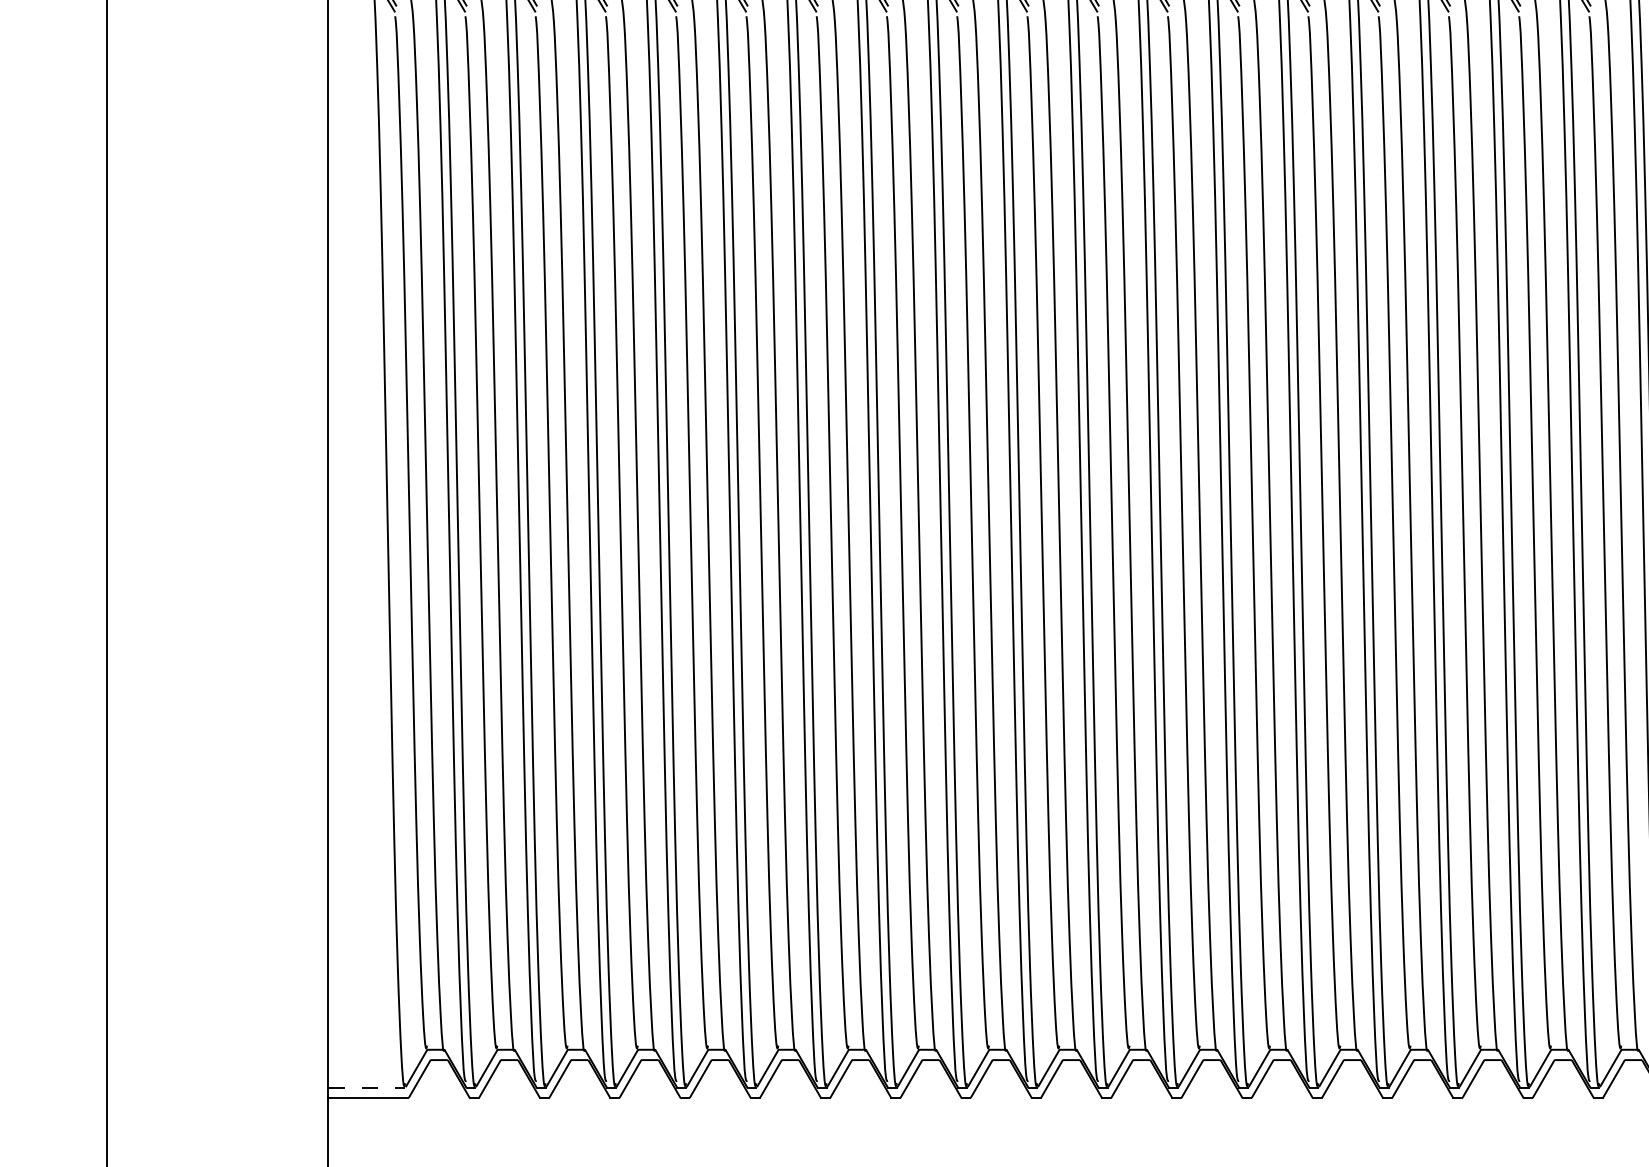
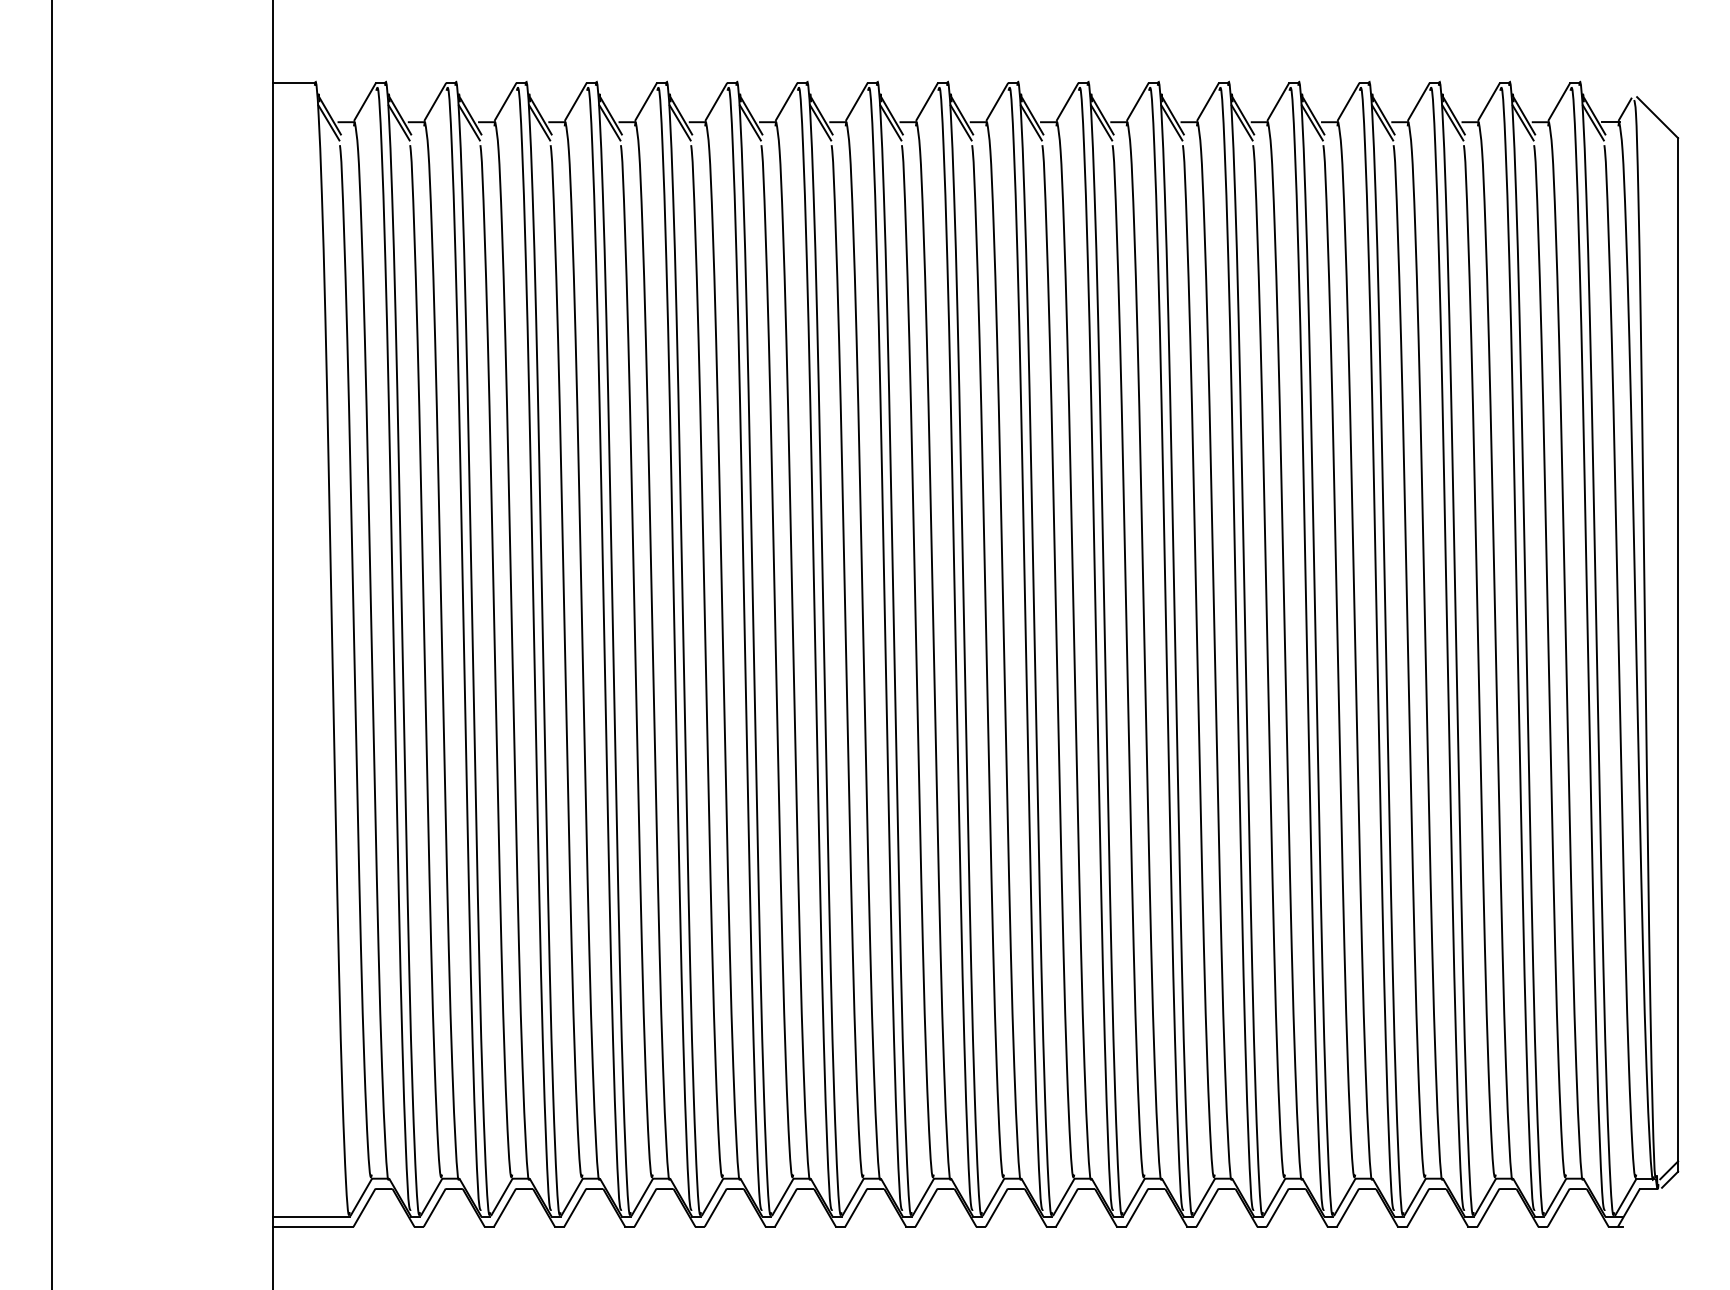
line: (367, 1087) -> (312, 1216), dashed -> solid

